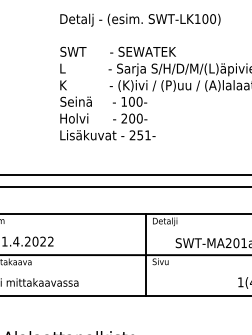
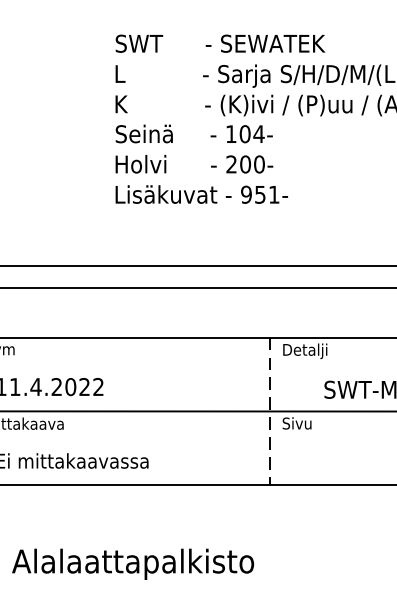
text: (139, 101) -> (258, 133), 100- -> 104-
text: (132, 135) -> (246, 195), 251- -> 951-
line: (145, 255) -> (269, 412), solid -> dashed

